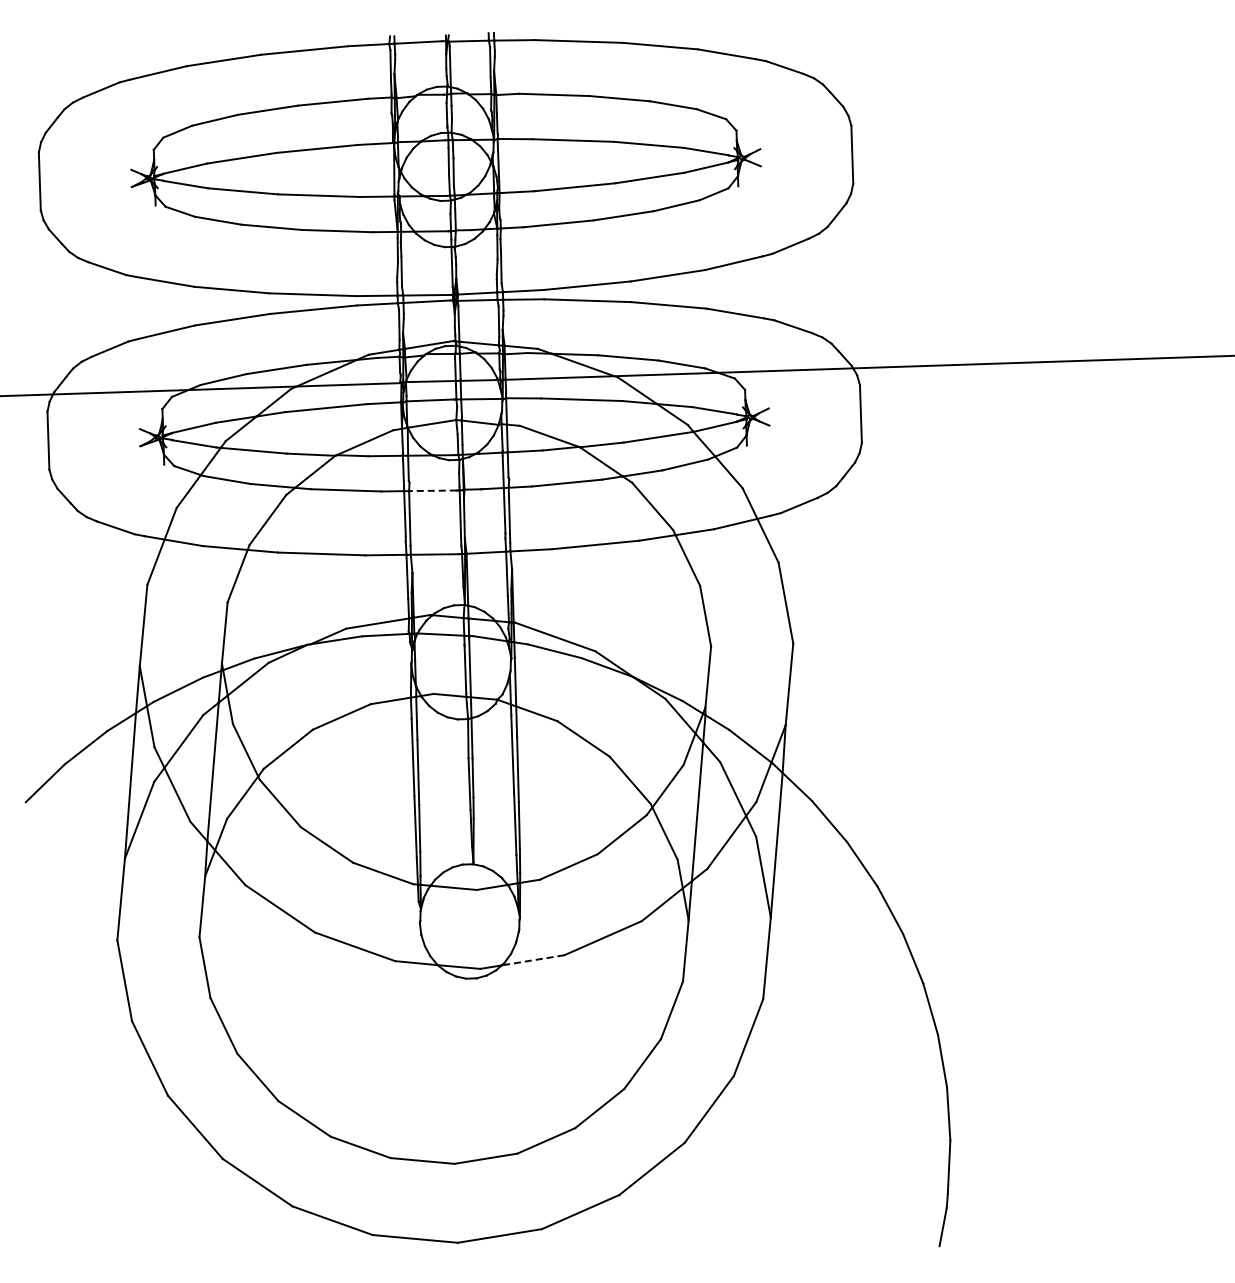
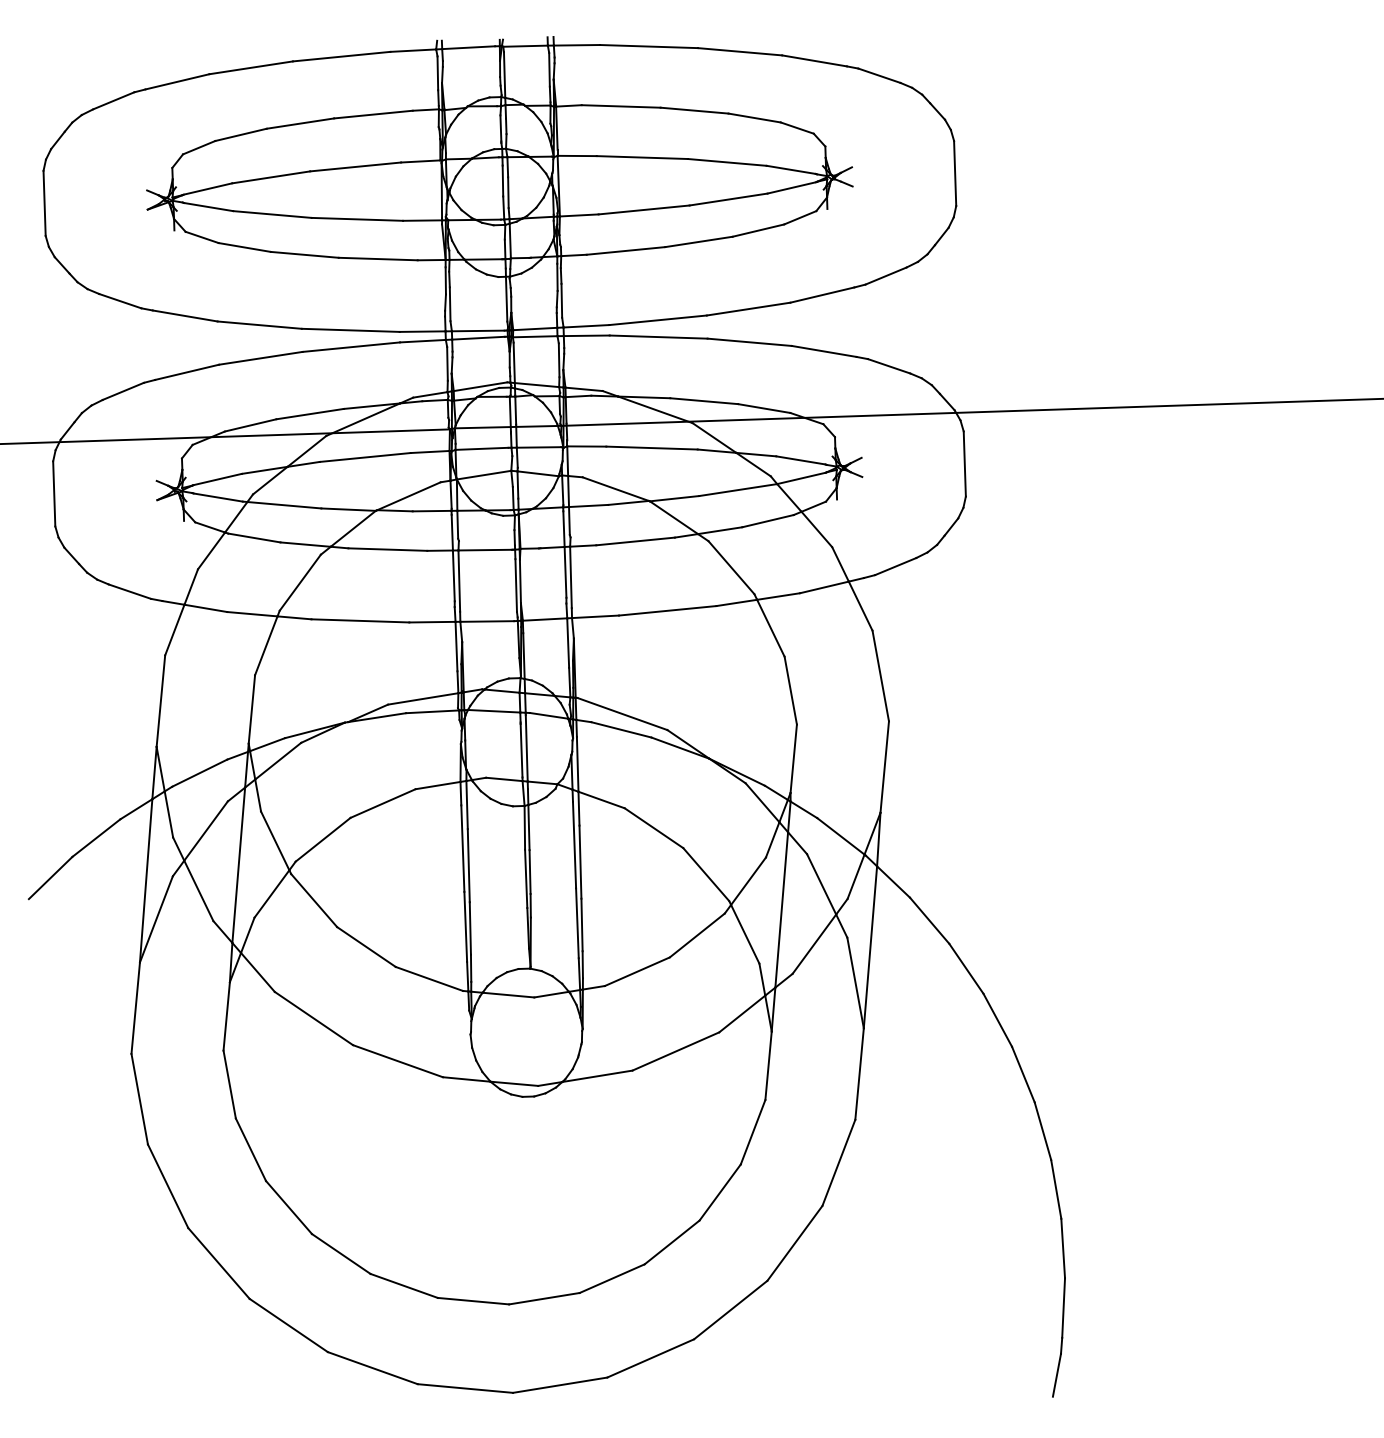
line: (432, 490) -> (484, 549), dashed -> solid
line: (533, 960) -> (597, 1076), dashed -> solid

